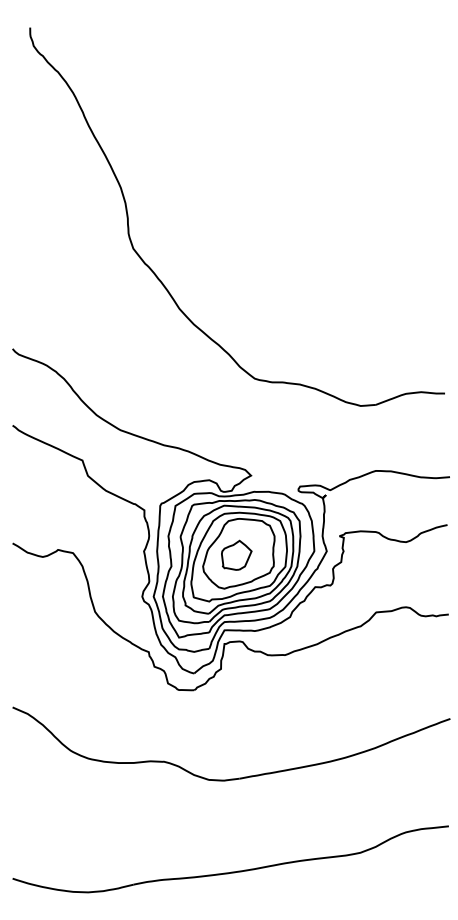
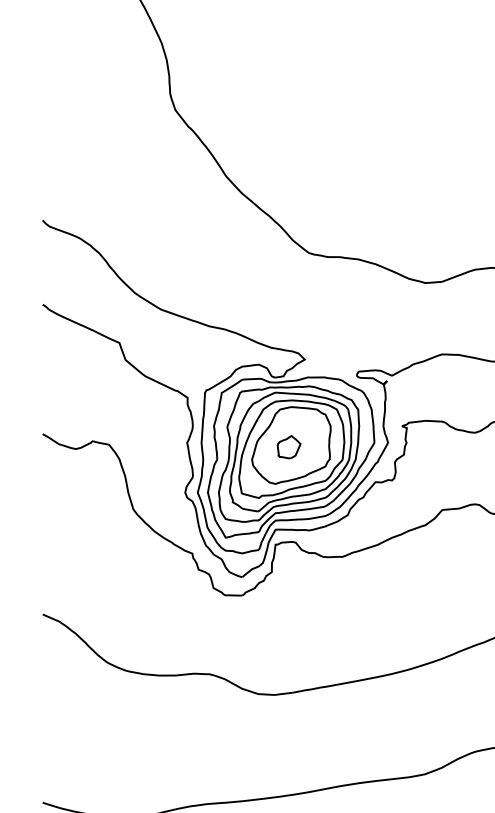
part: (236, 554) -> (288, 446), size x0.7

